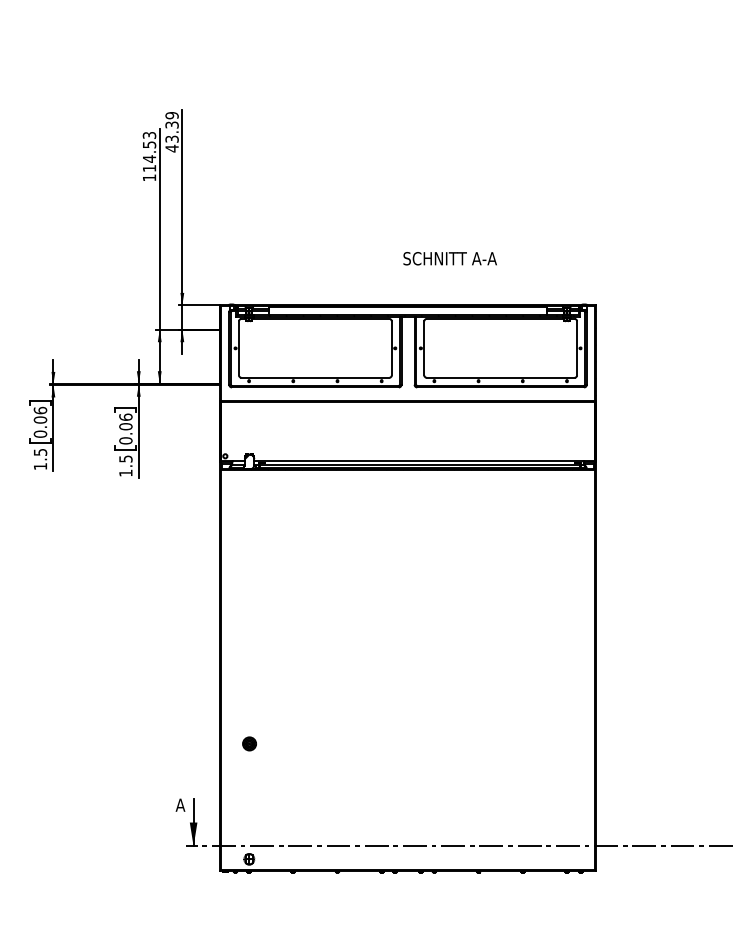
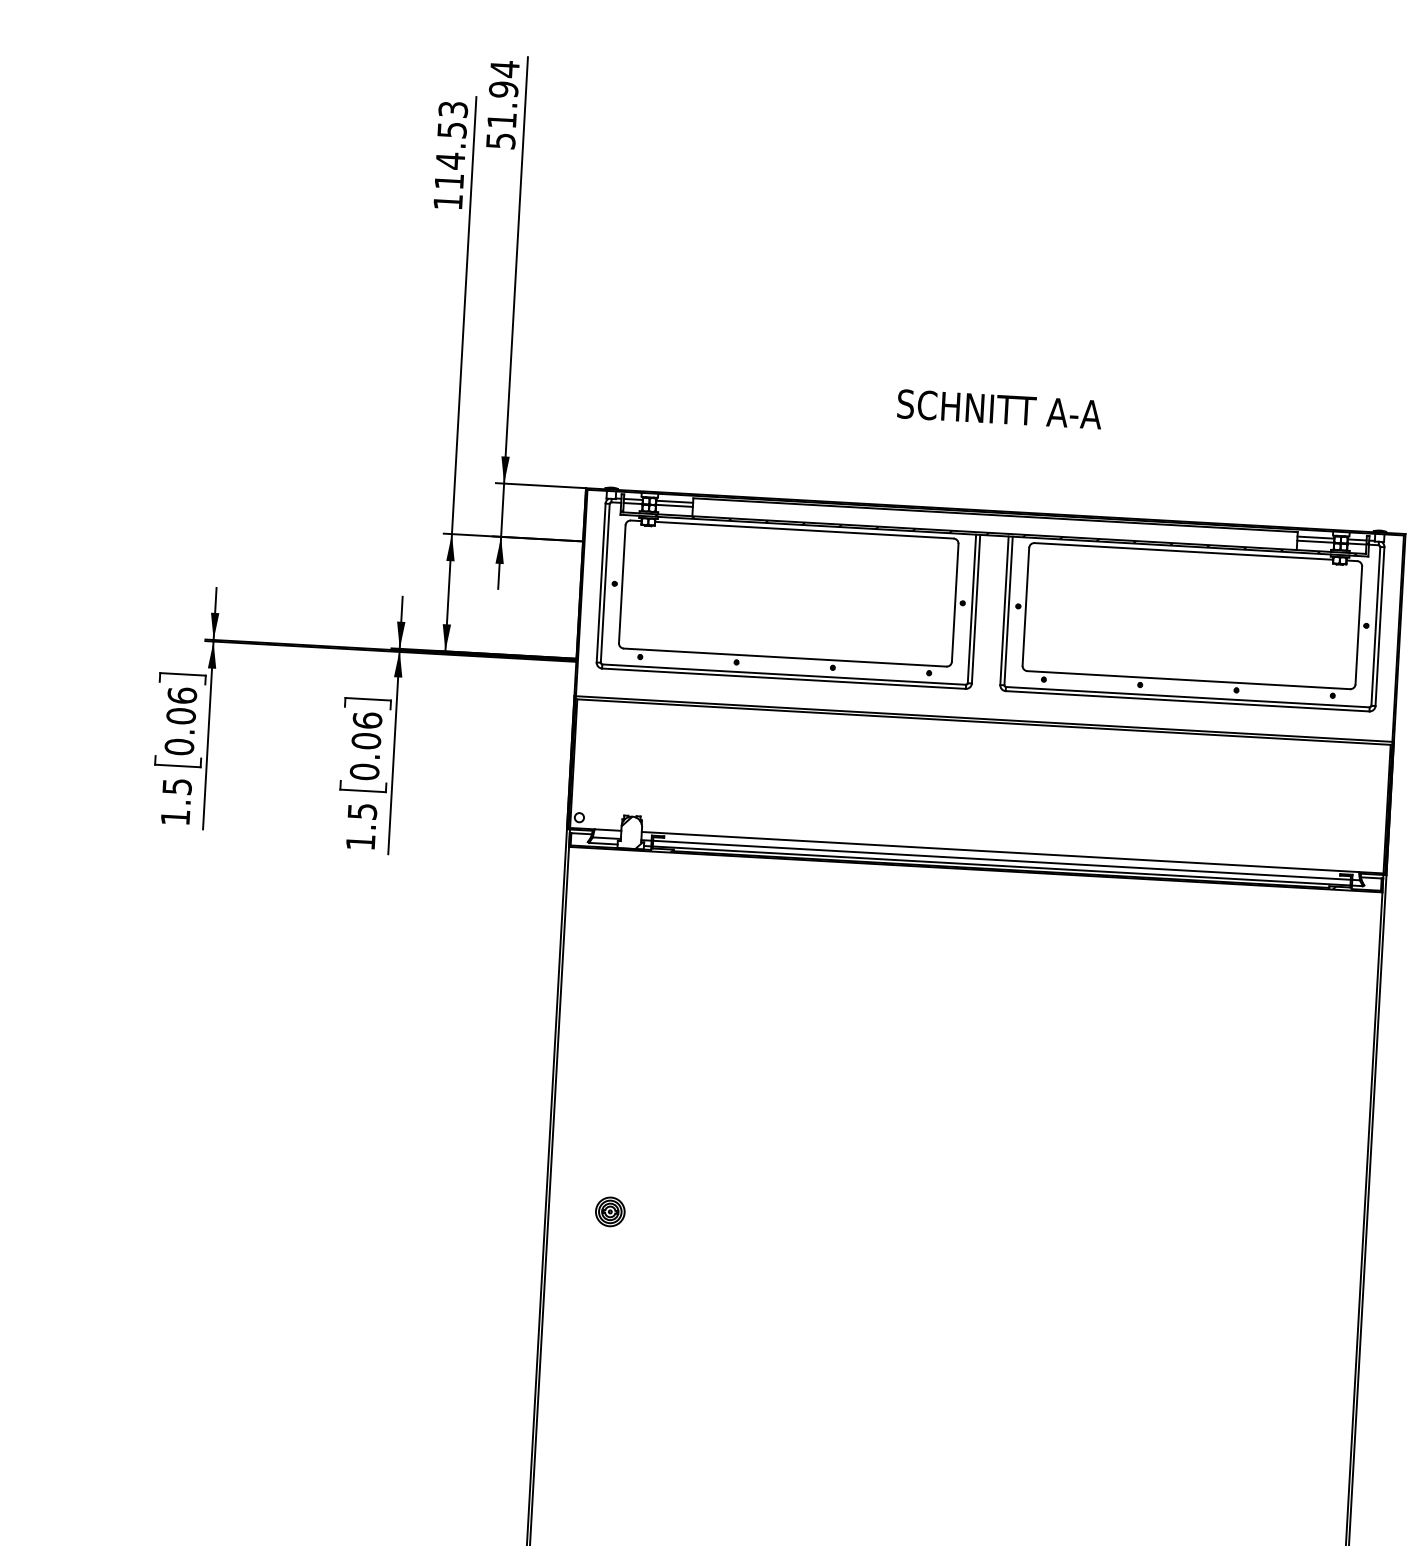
text: (171, 131) -> (501, 103), 43.39 -> 51.94
text: (449, 258) -> (998, 408), moved
part: (249, 743) -> (610, 1210), moved

